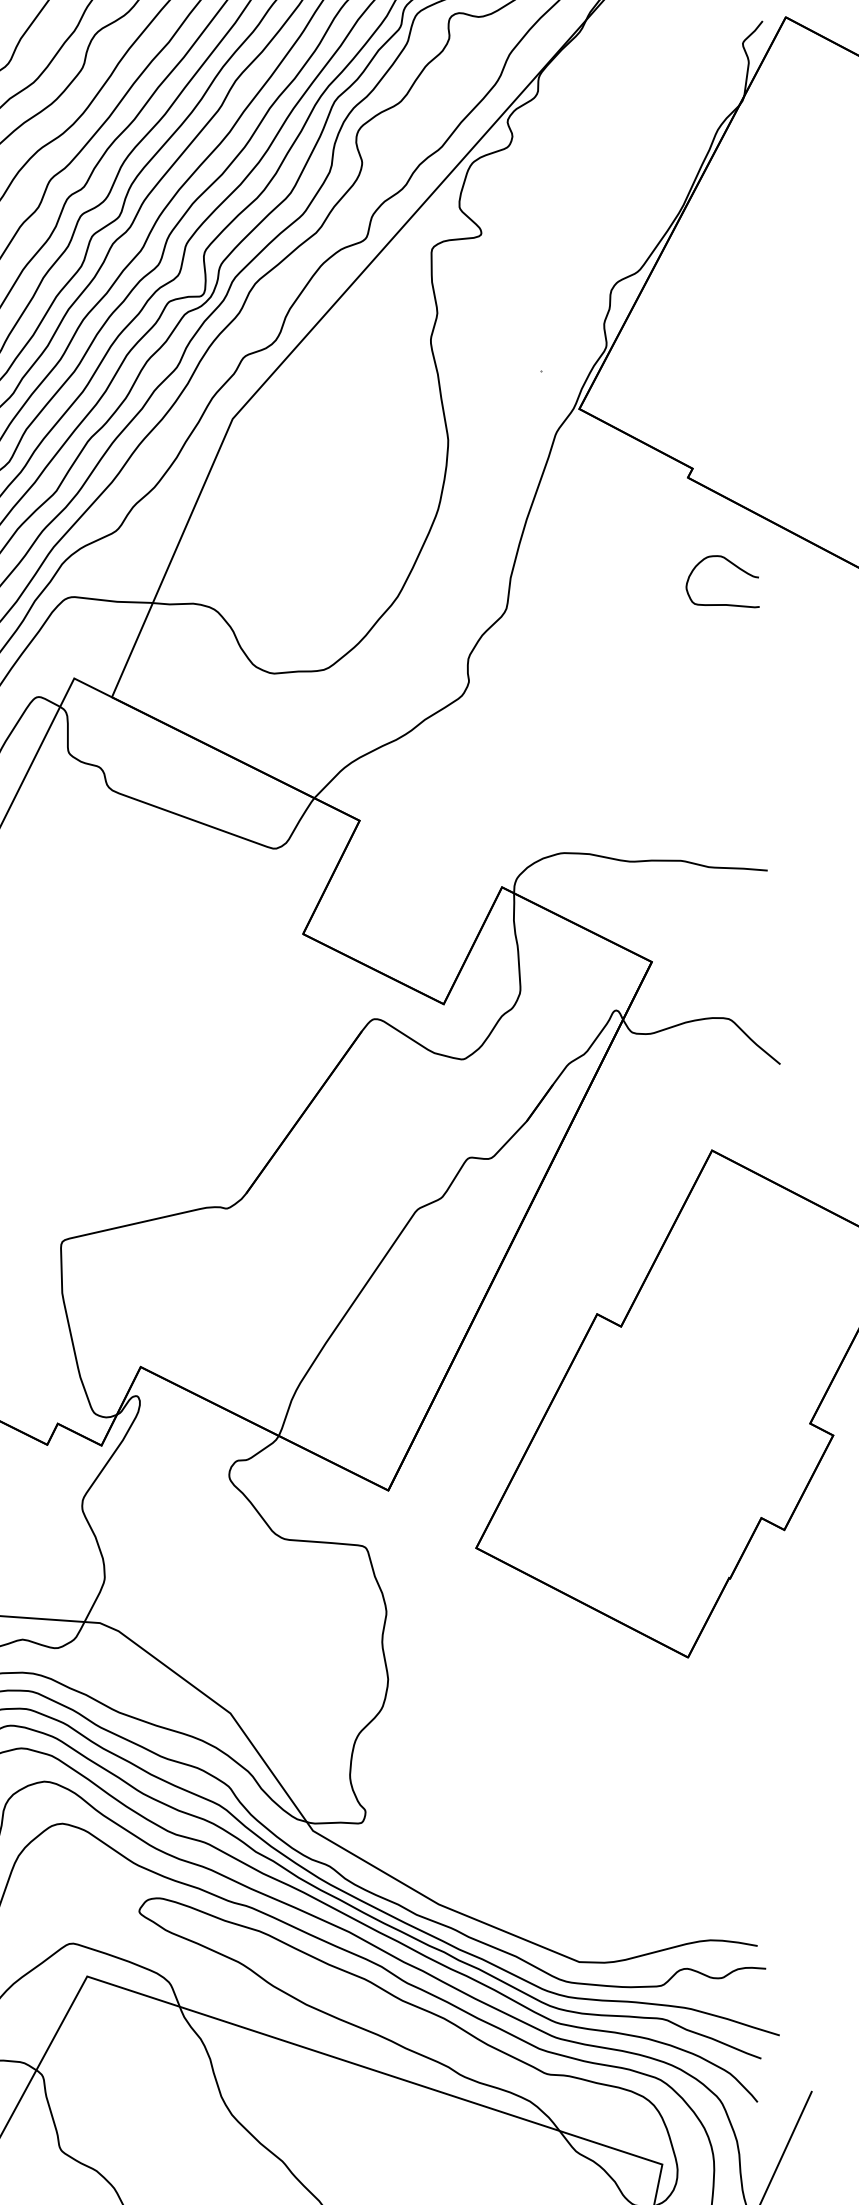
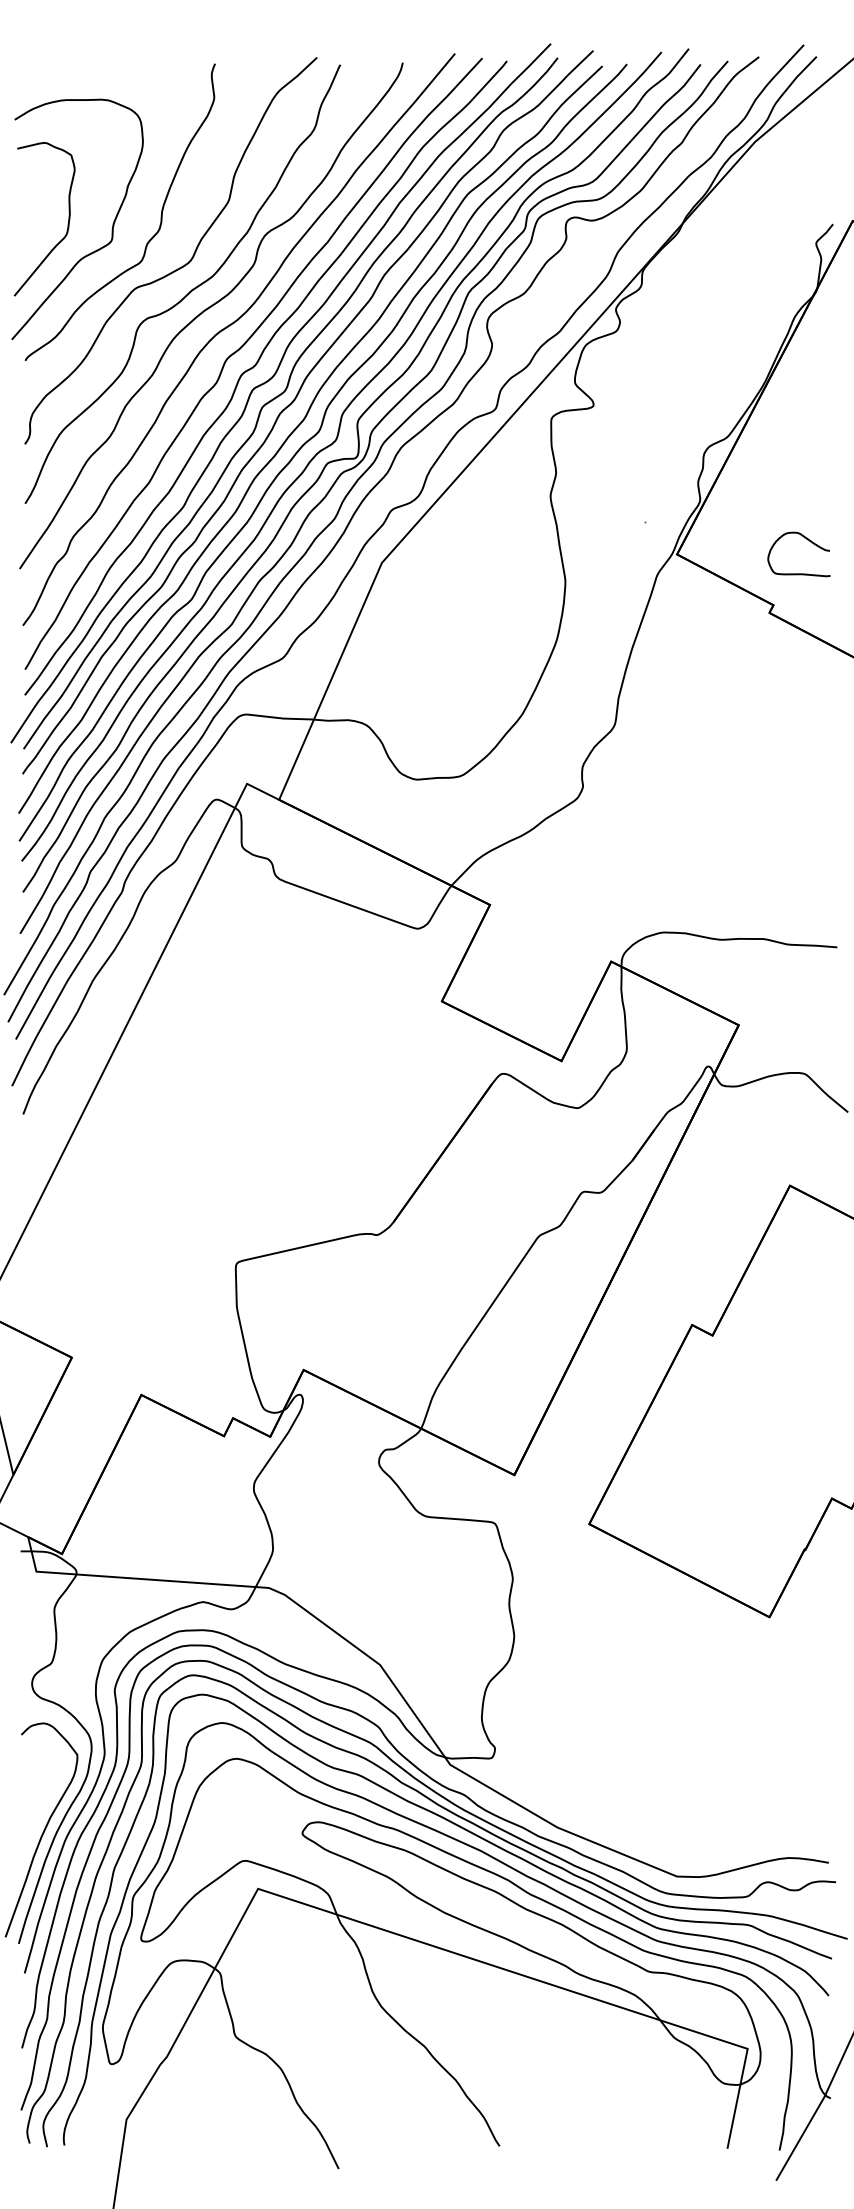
curve: (732, 565) -> (807, 540), moved

